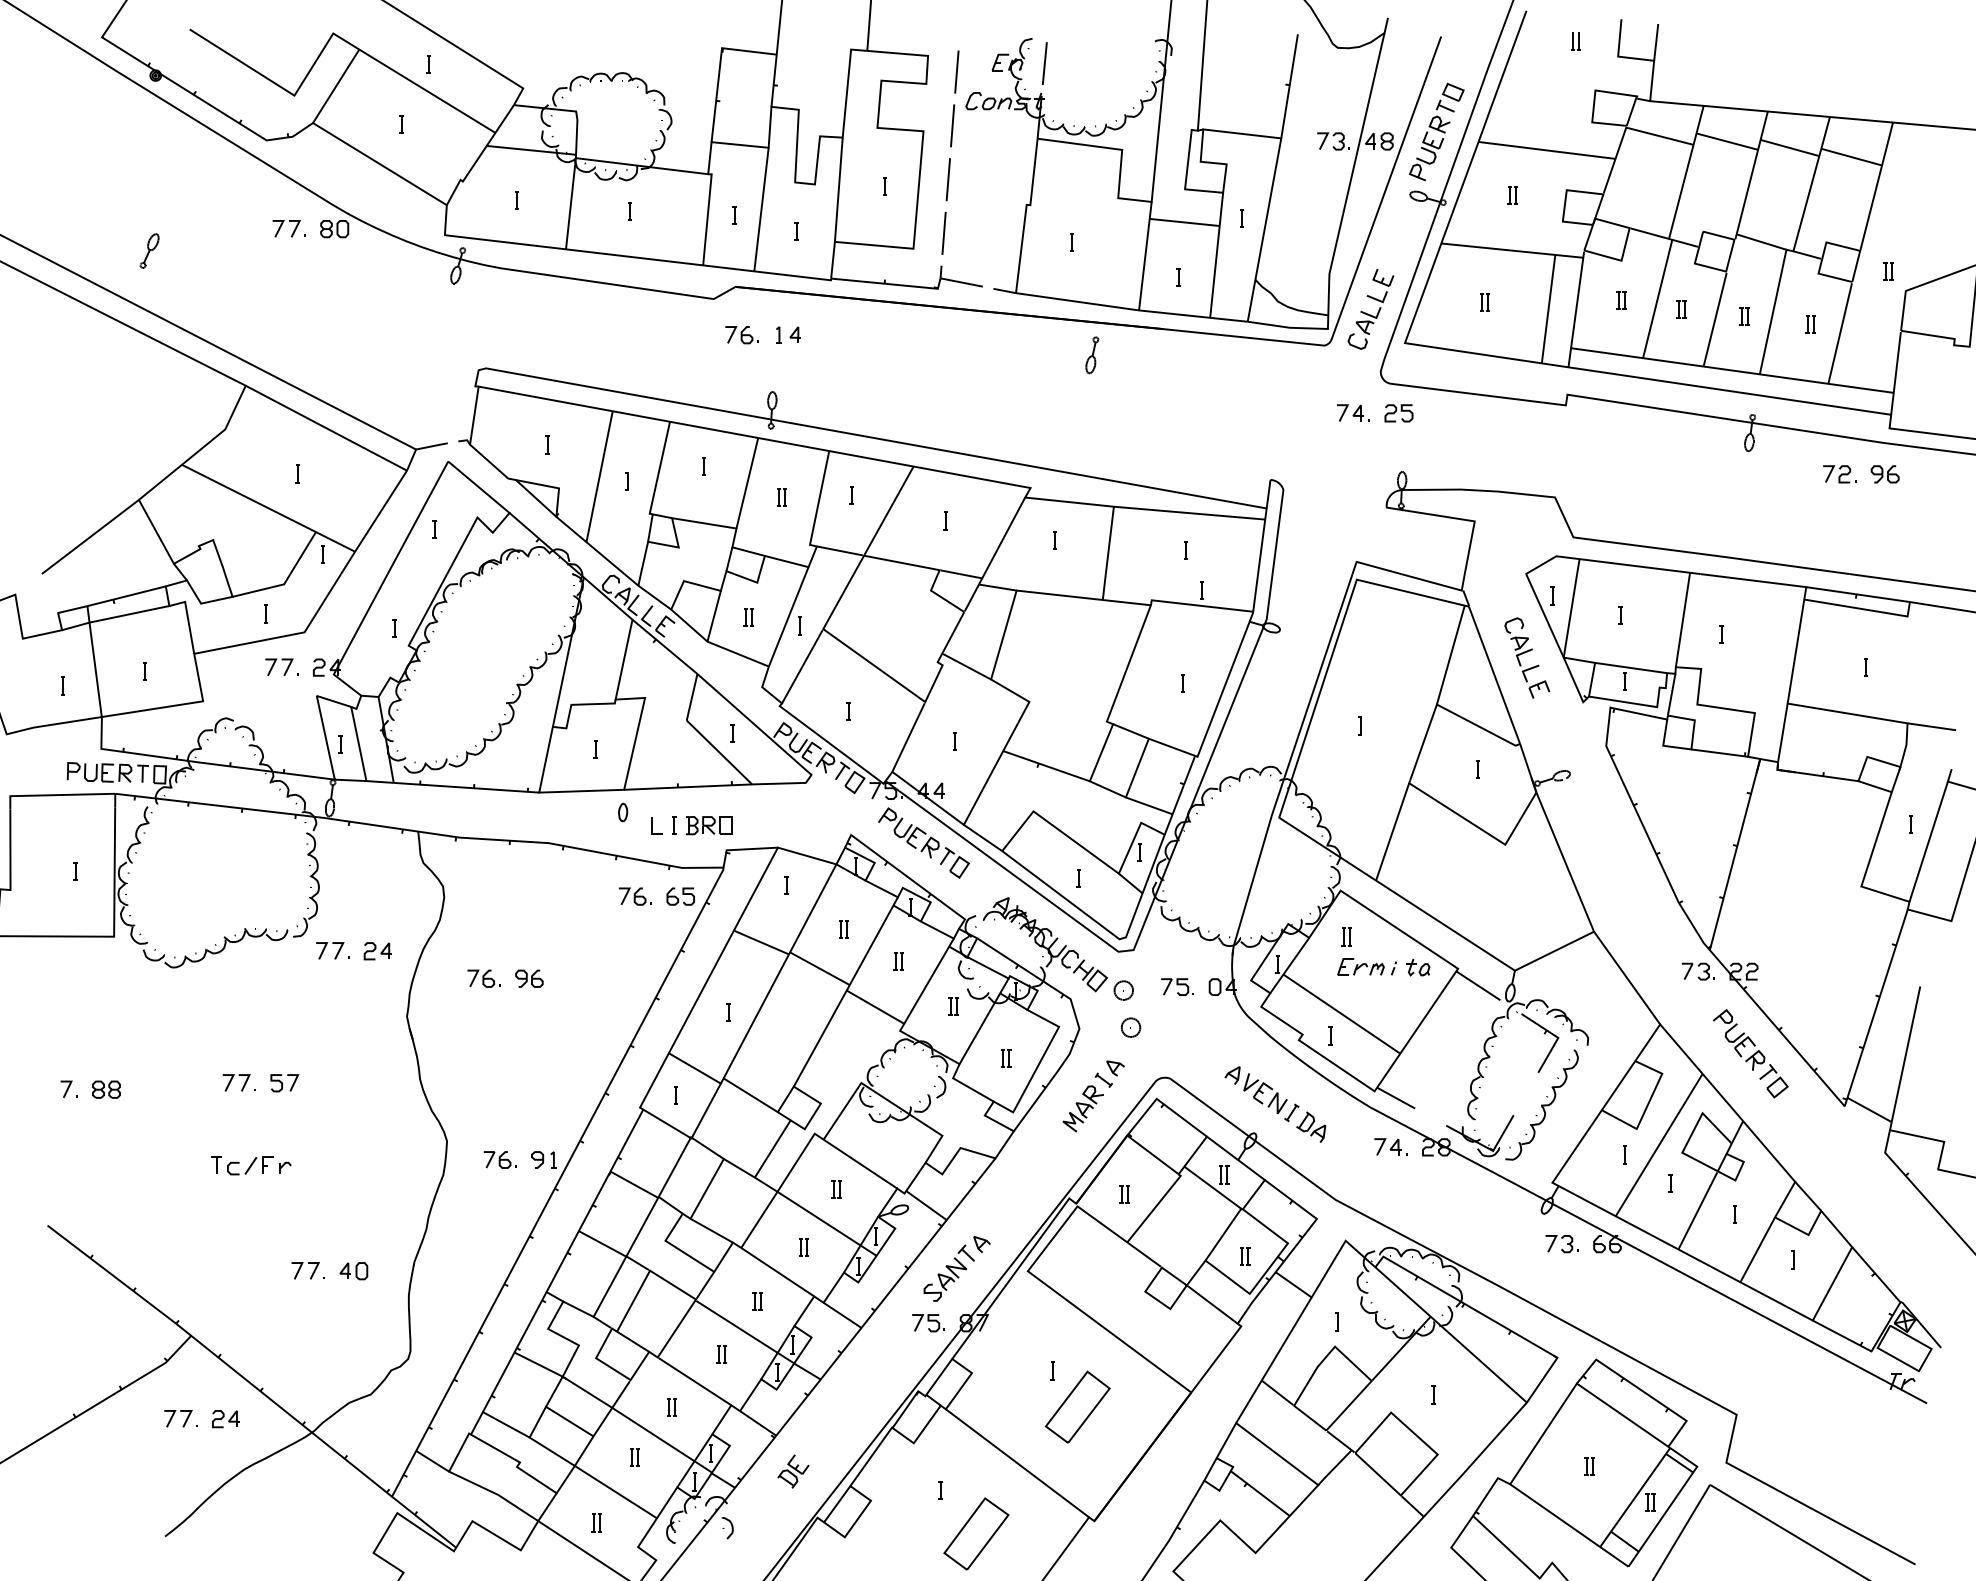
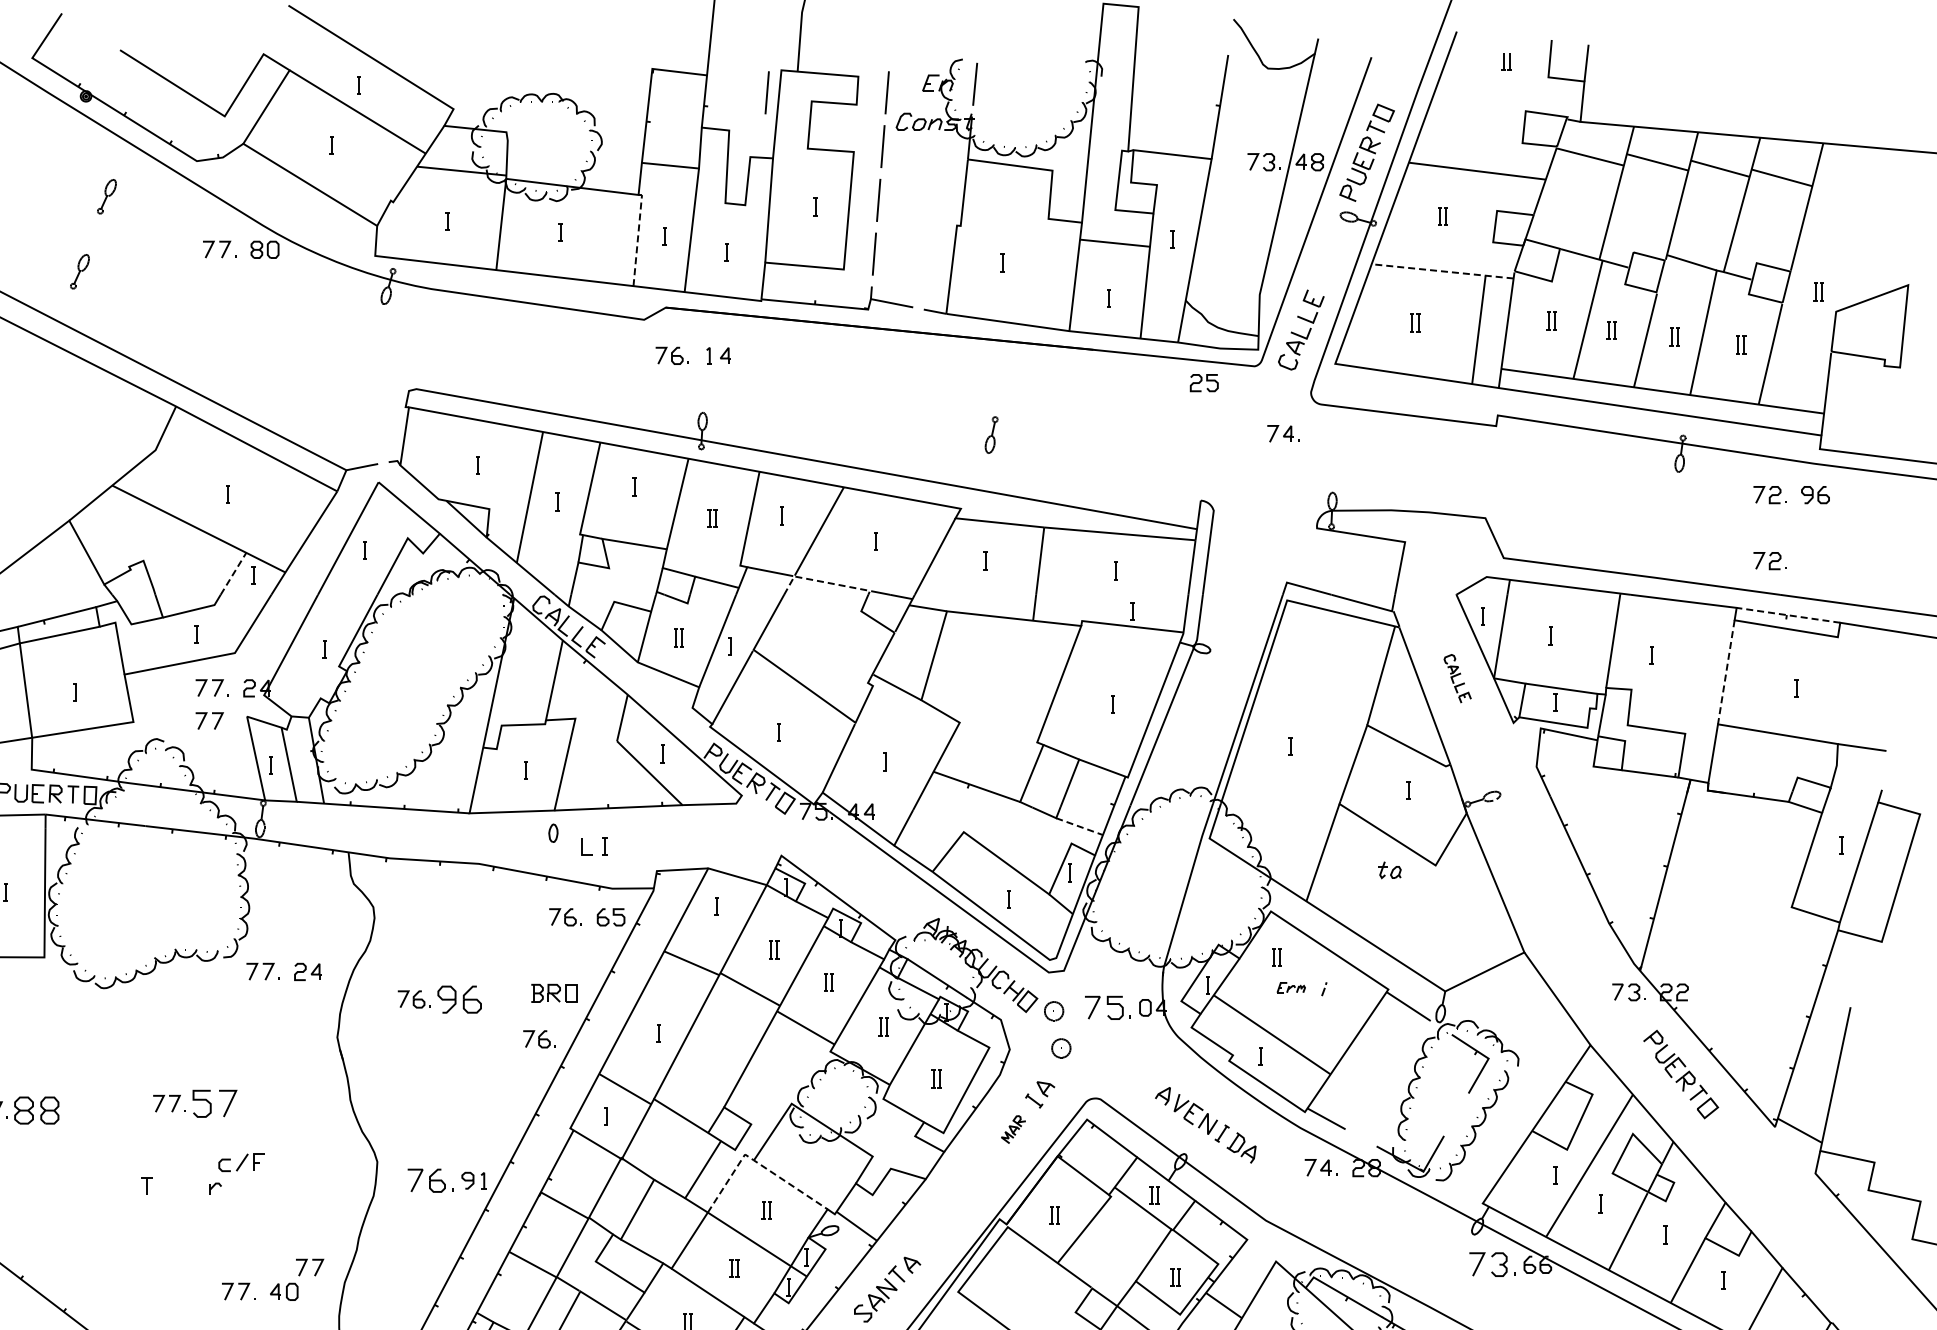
line: (836, 71) -> (766, 92), added
part: (176, 175) -> (106, 196), added
line: (707, 217) -> (637, 238), solid -> dashed
line: (1511, 250) -> (1441, 271), solid -> dashed
part: (1092, 355) -> (991, 435), moved
part: (1398, 413) -> (1203, 383), moved
part: (1839, 540) -> (1769, 561), added
line: (303, 553) -> (233, 574), solid -> dashed
line: (894, 561) -> (824, 582), solid -> dashed
line: (1857, 594) -> (1787, 615), solid -> dashed
line: (1795, 651) -> (1725, 672), solid -> dashed
part: (1527, 657) -> (1457, 678), size x0.6
part: (279, 699) -> (209, 720), added
line: (1149, 805) -> (1079, 826), solid -> dashed
part: (709, 825) -> (554, 993), moved
part: (923, 842) -> (853, 863), removed
part: (1360, 966) -> (1290, 987), size x0.6
part: (1418, 967) -> (1389, 870), moved
part: (529, 978) -> (459, 999), size x1.6
part: (1177, 986) -> (1107, 1007), size x1.4
part: (608, 1018) -> (538, 1039), added
part: (284, 1083) -> (214, 1104), size x1.6
part: (106, 1089) -> (36, 1110), size x1.6
part: (1082, 1108) -> (1012, 1129), size x0.6
line: (826, 1141) -> (756, 1162), solid -> dashed
part: (499, 1159) -> (429, 1180), size x1.4
part: (250, 1165) -> (241, 1162), moved
part: (1561, 1244) -> (1491, 1265), size x1.4
part: (379, 1246) -> (309, 1267), added

